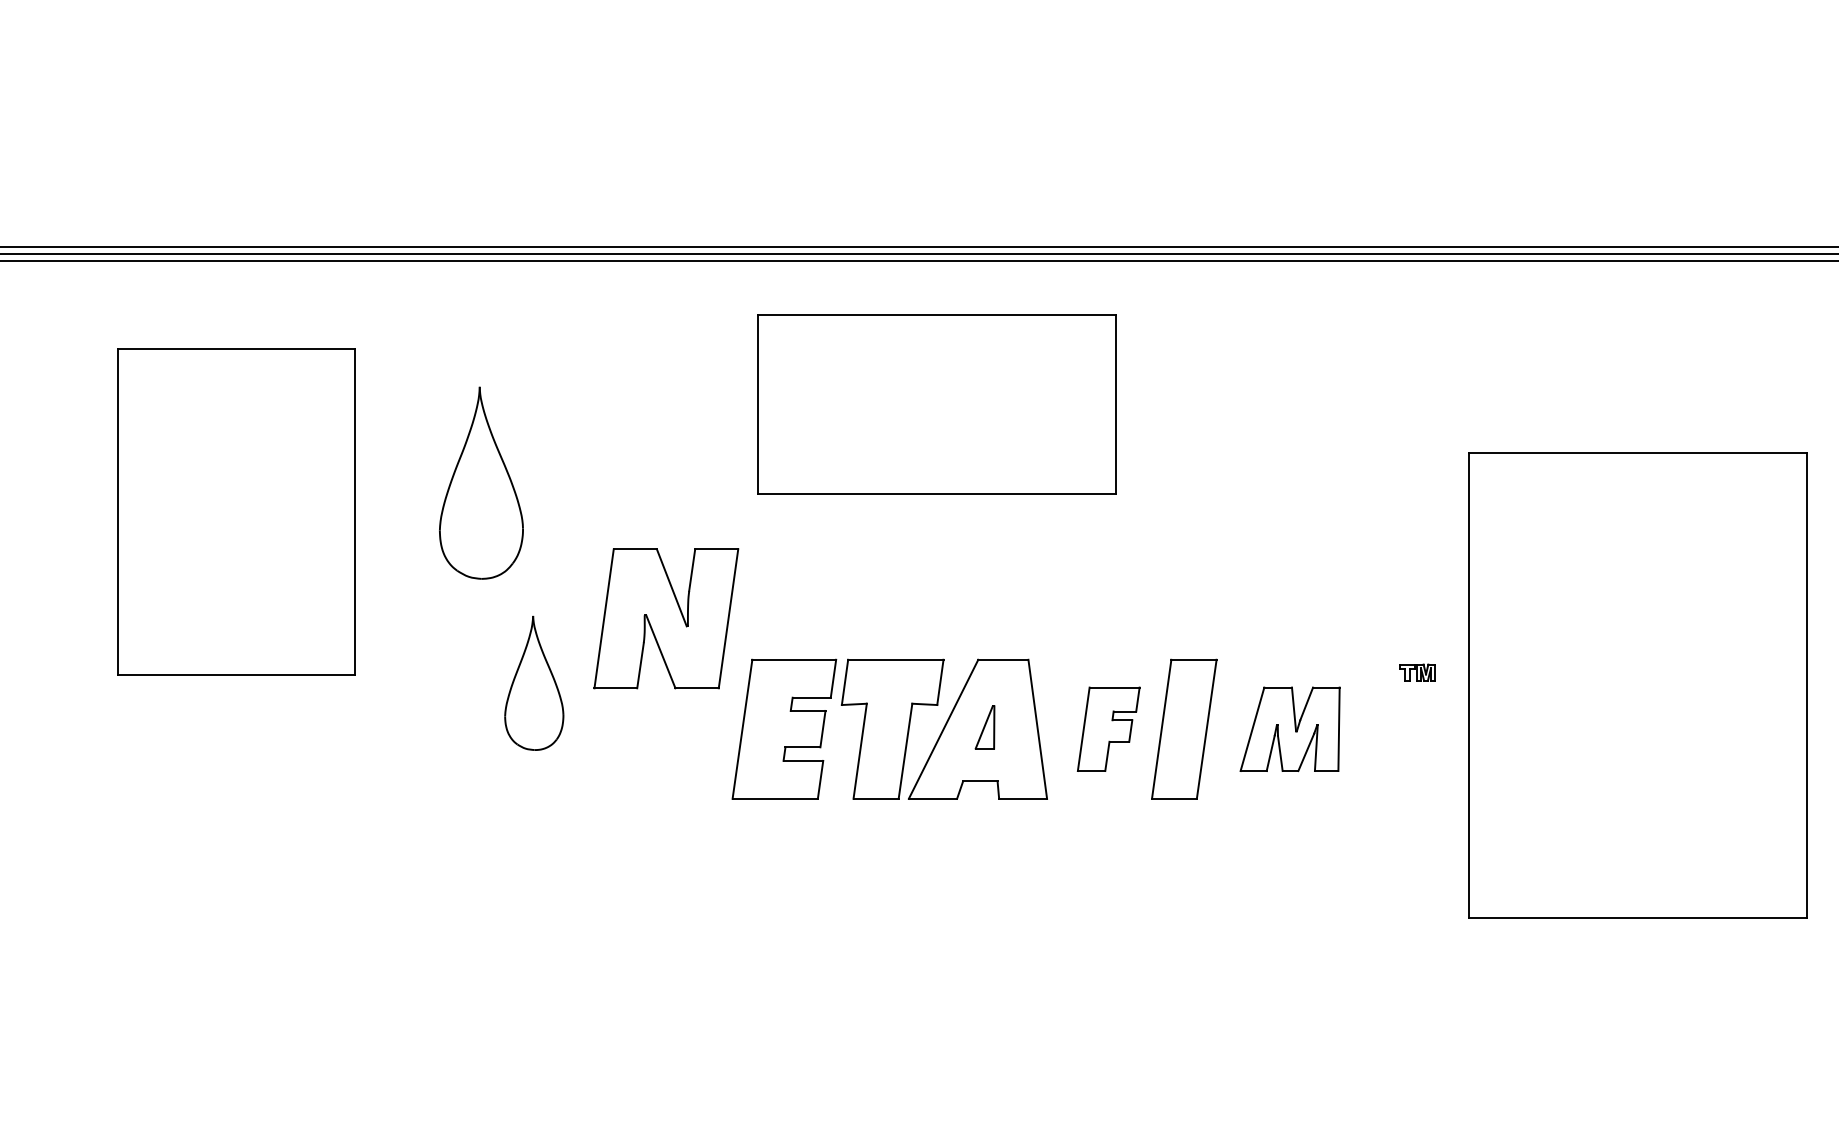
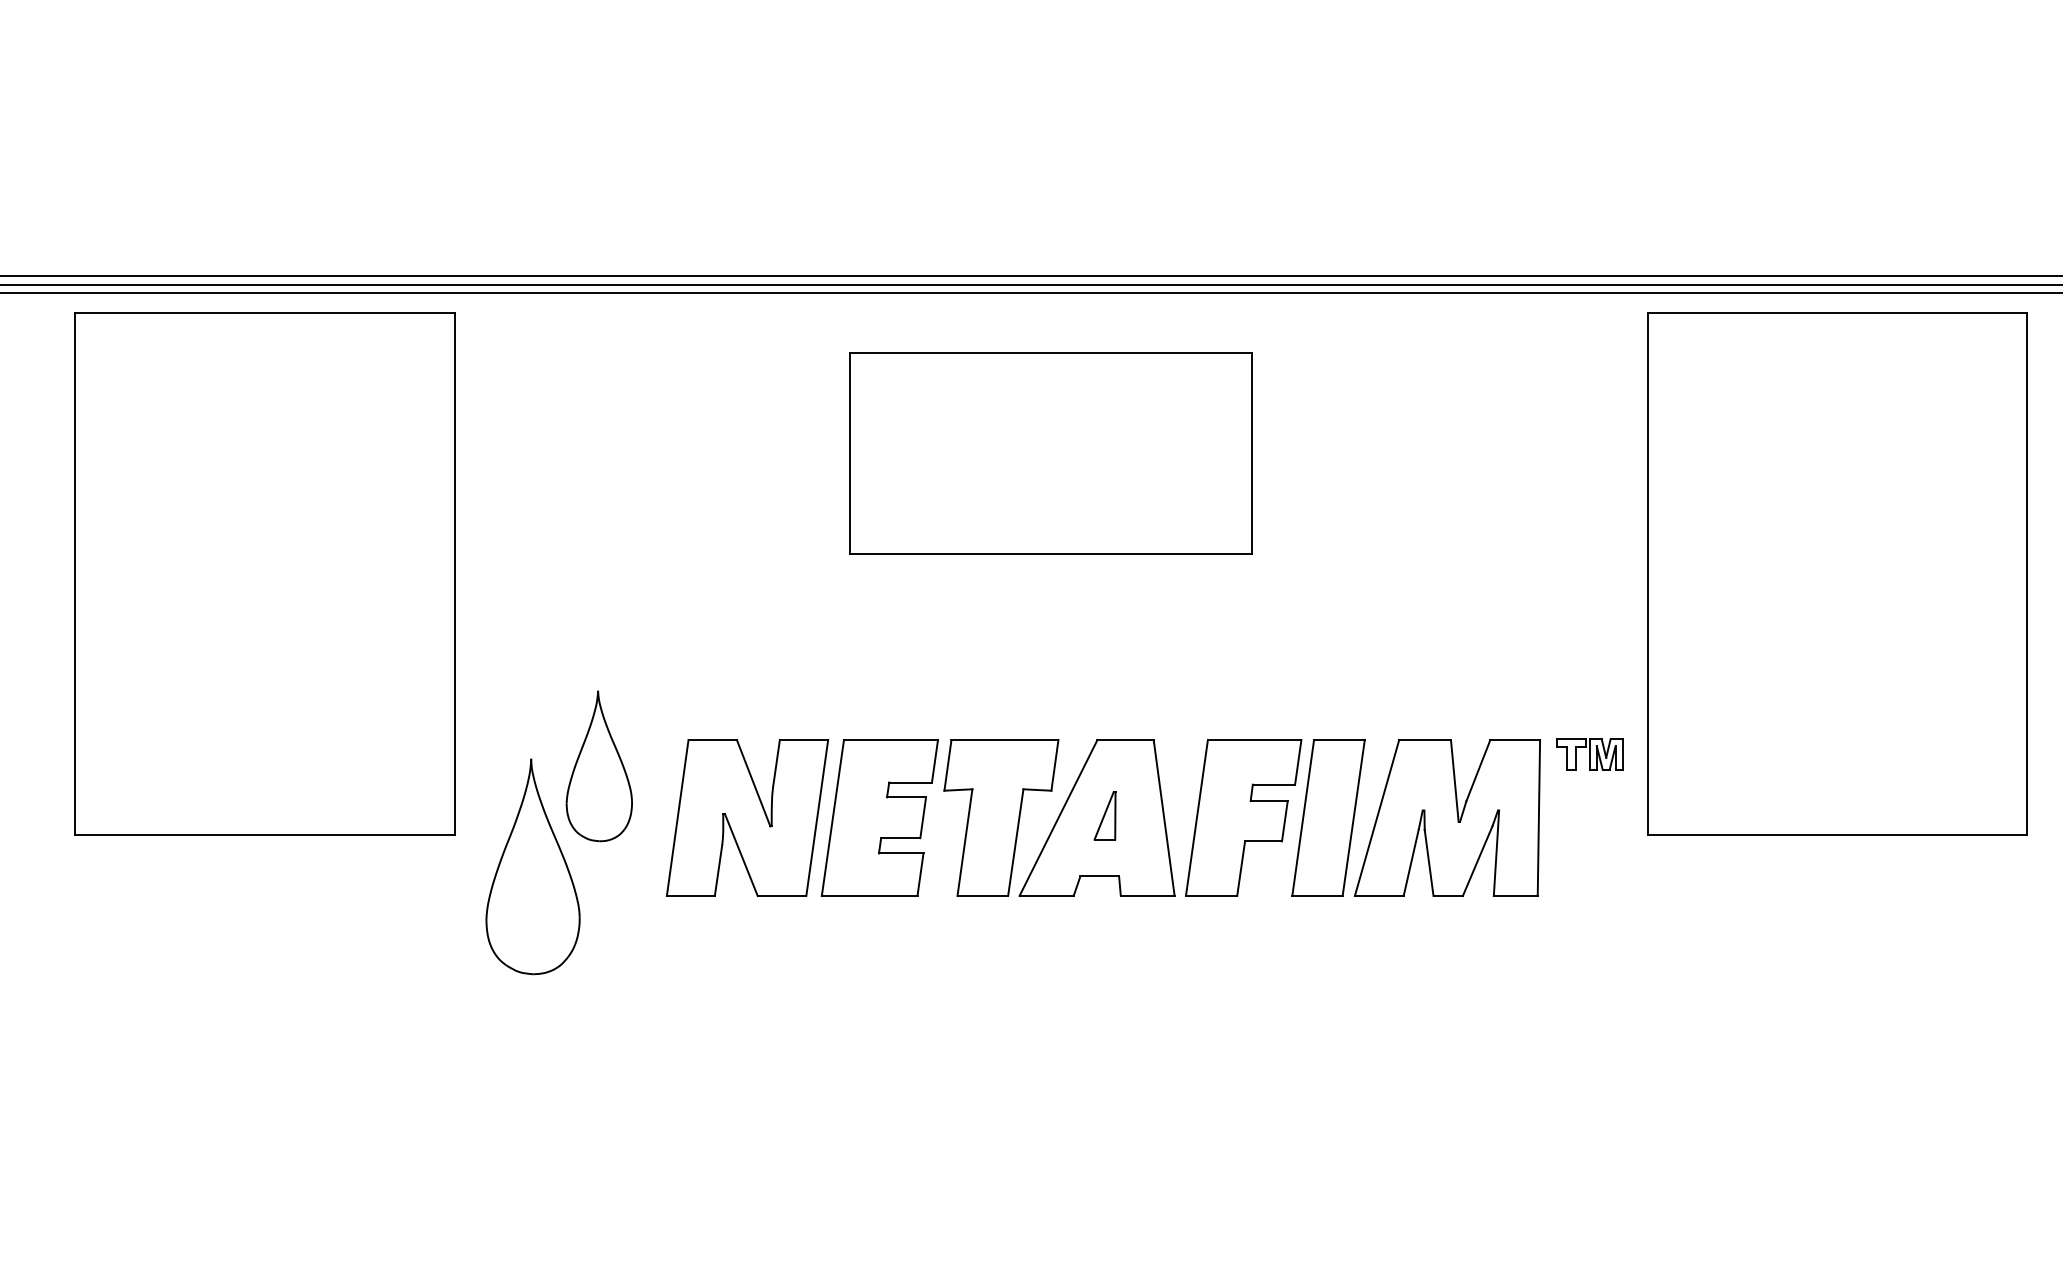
part: (480, 482) -> (532, 866), moved
part: (235, 511) -> (264, 573), size x1.43
part: (666, 618) -> (747, 817), moved
part: (1416, 672) -> (1589, 754), size x1.67
part: (1637, 685) -> (1837, 573), moved
part: (1108, 728) -> (1243, 817), size x1.67
part: (1289, 728) -> (1446, 817), size x1.67

